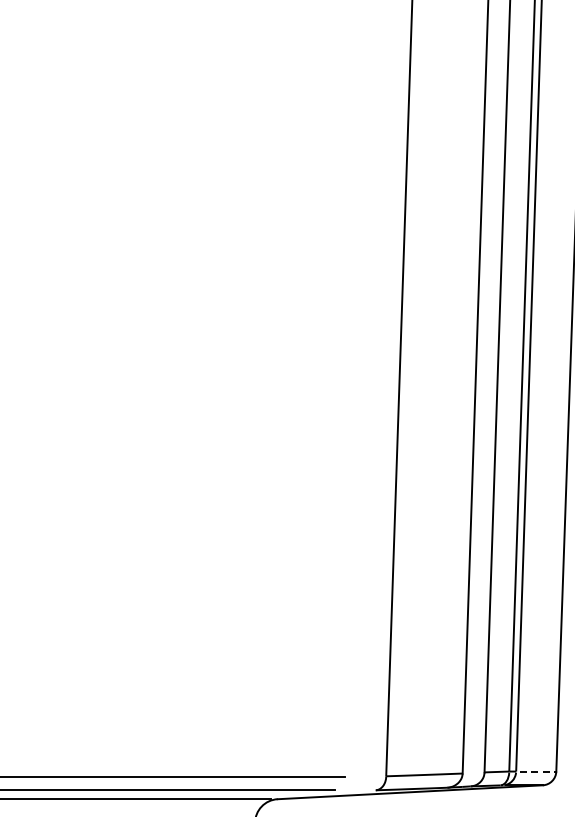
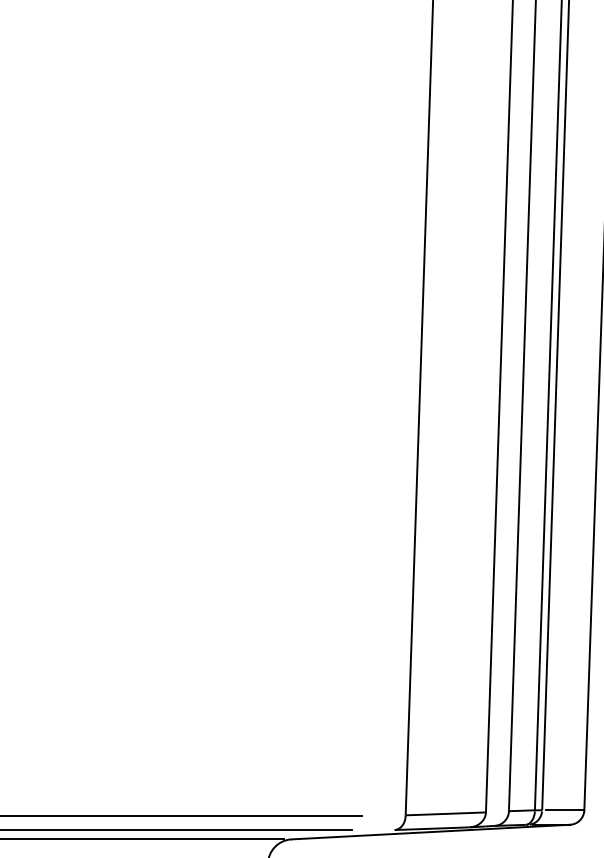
line: (538, 771) -> (565, 810), dashed -> solid

